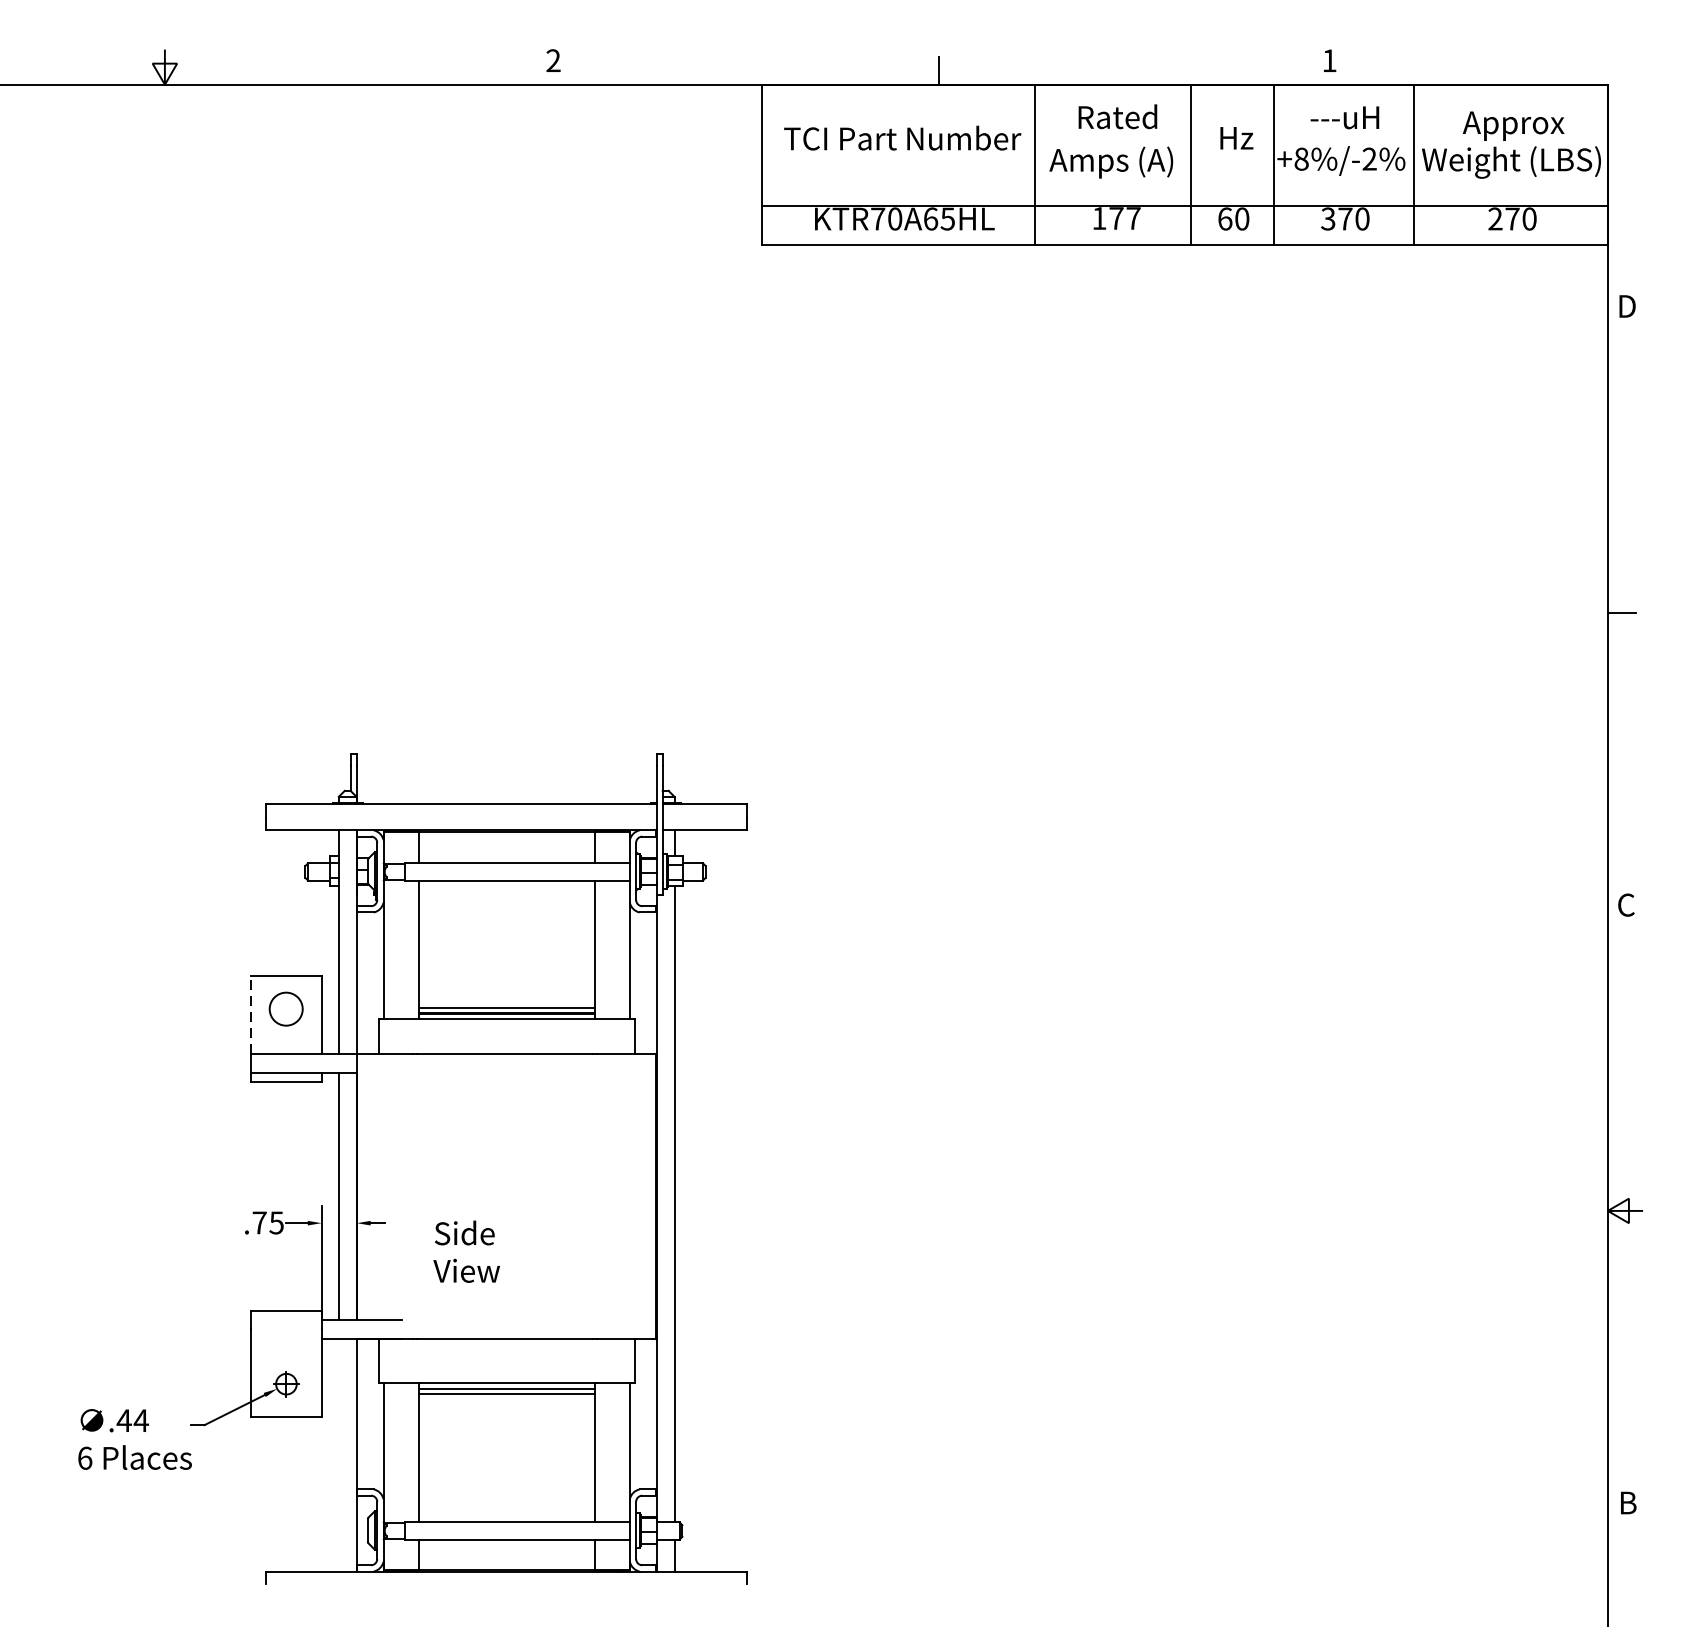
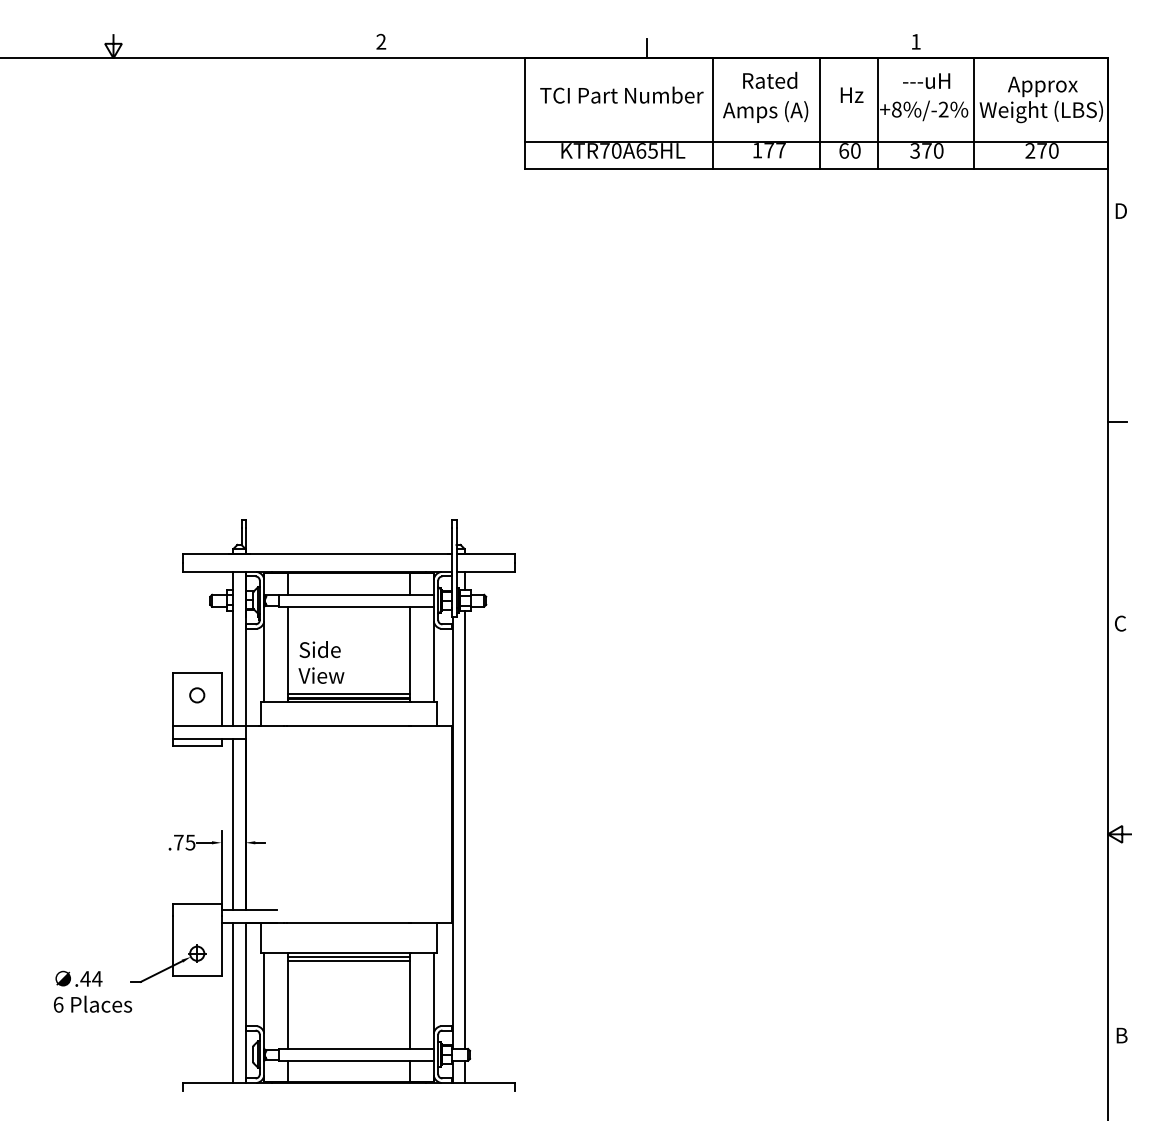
circle: (286, 1009) -> (197, 695), size x0.62
line: (251, 1015) -> (173, 699), dashed -> solid
text: (466, 1251) -> (321, 662), moved
line: (339, 1454) -> (233, 1002), added

